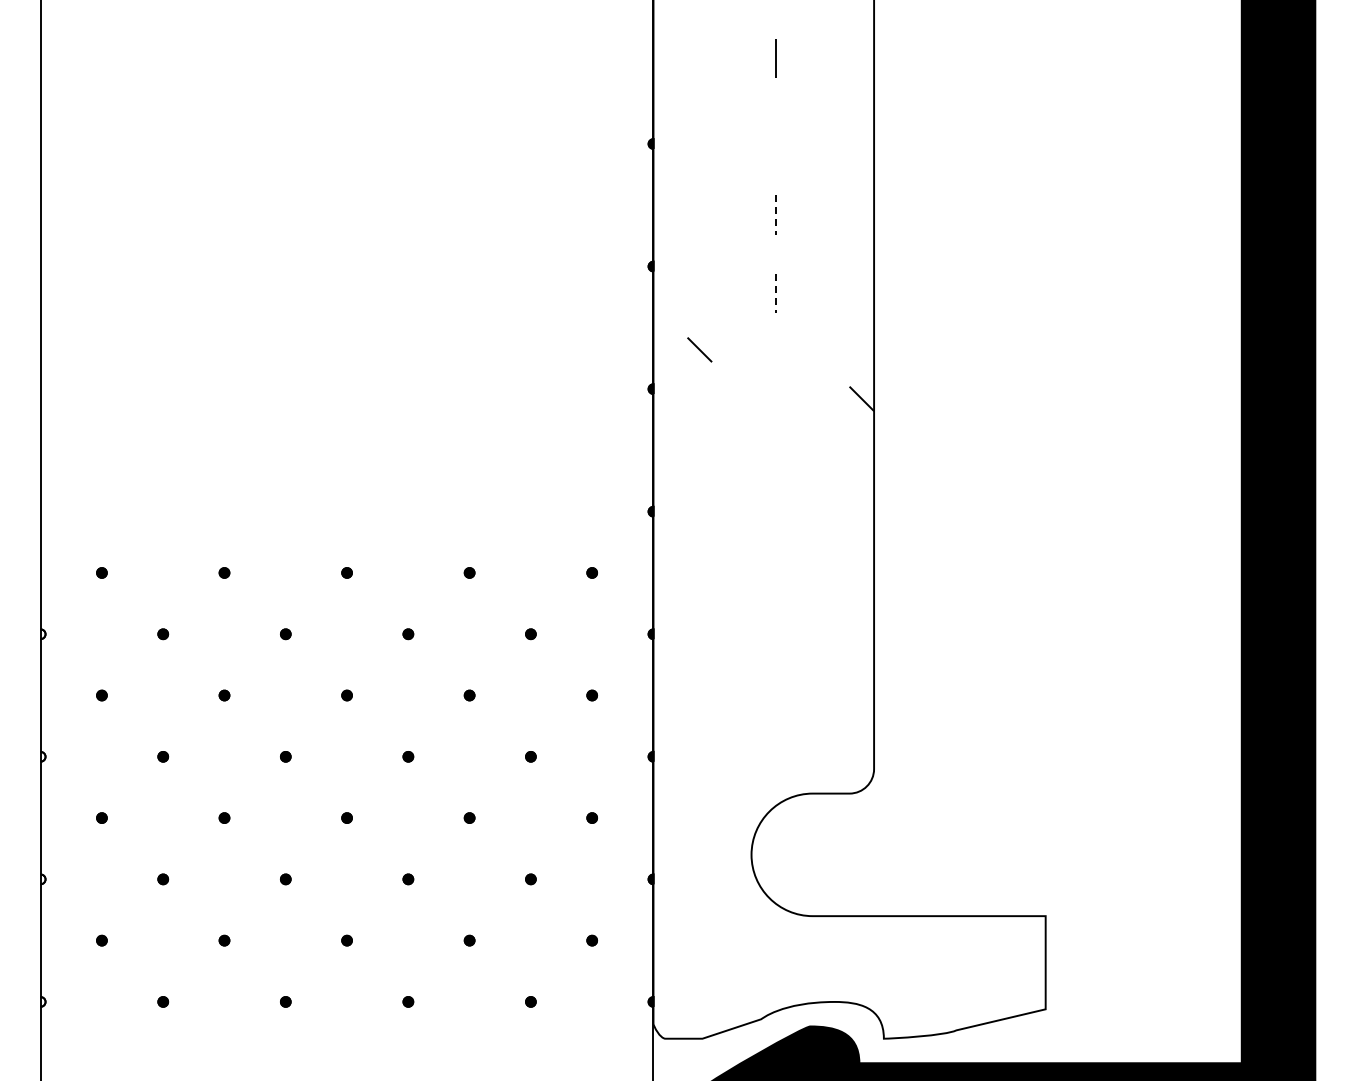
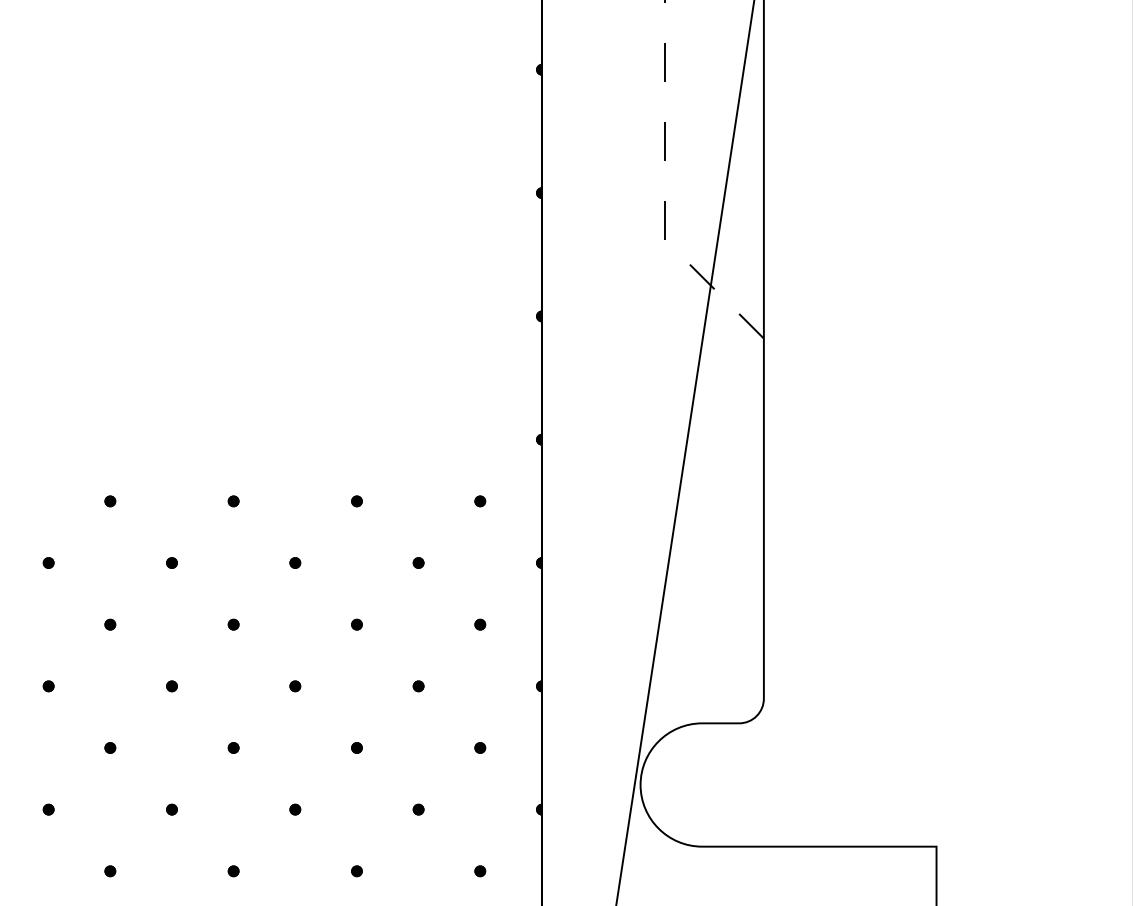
line: (775, 136) -> (664, 62), added
line: (776, 215) -> (665, 141), dashed -> solid
line: (776, 293) -> (665, 220), dashed -> solid
line: (699, 349) -> (701, 276), moved

